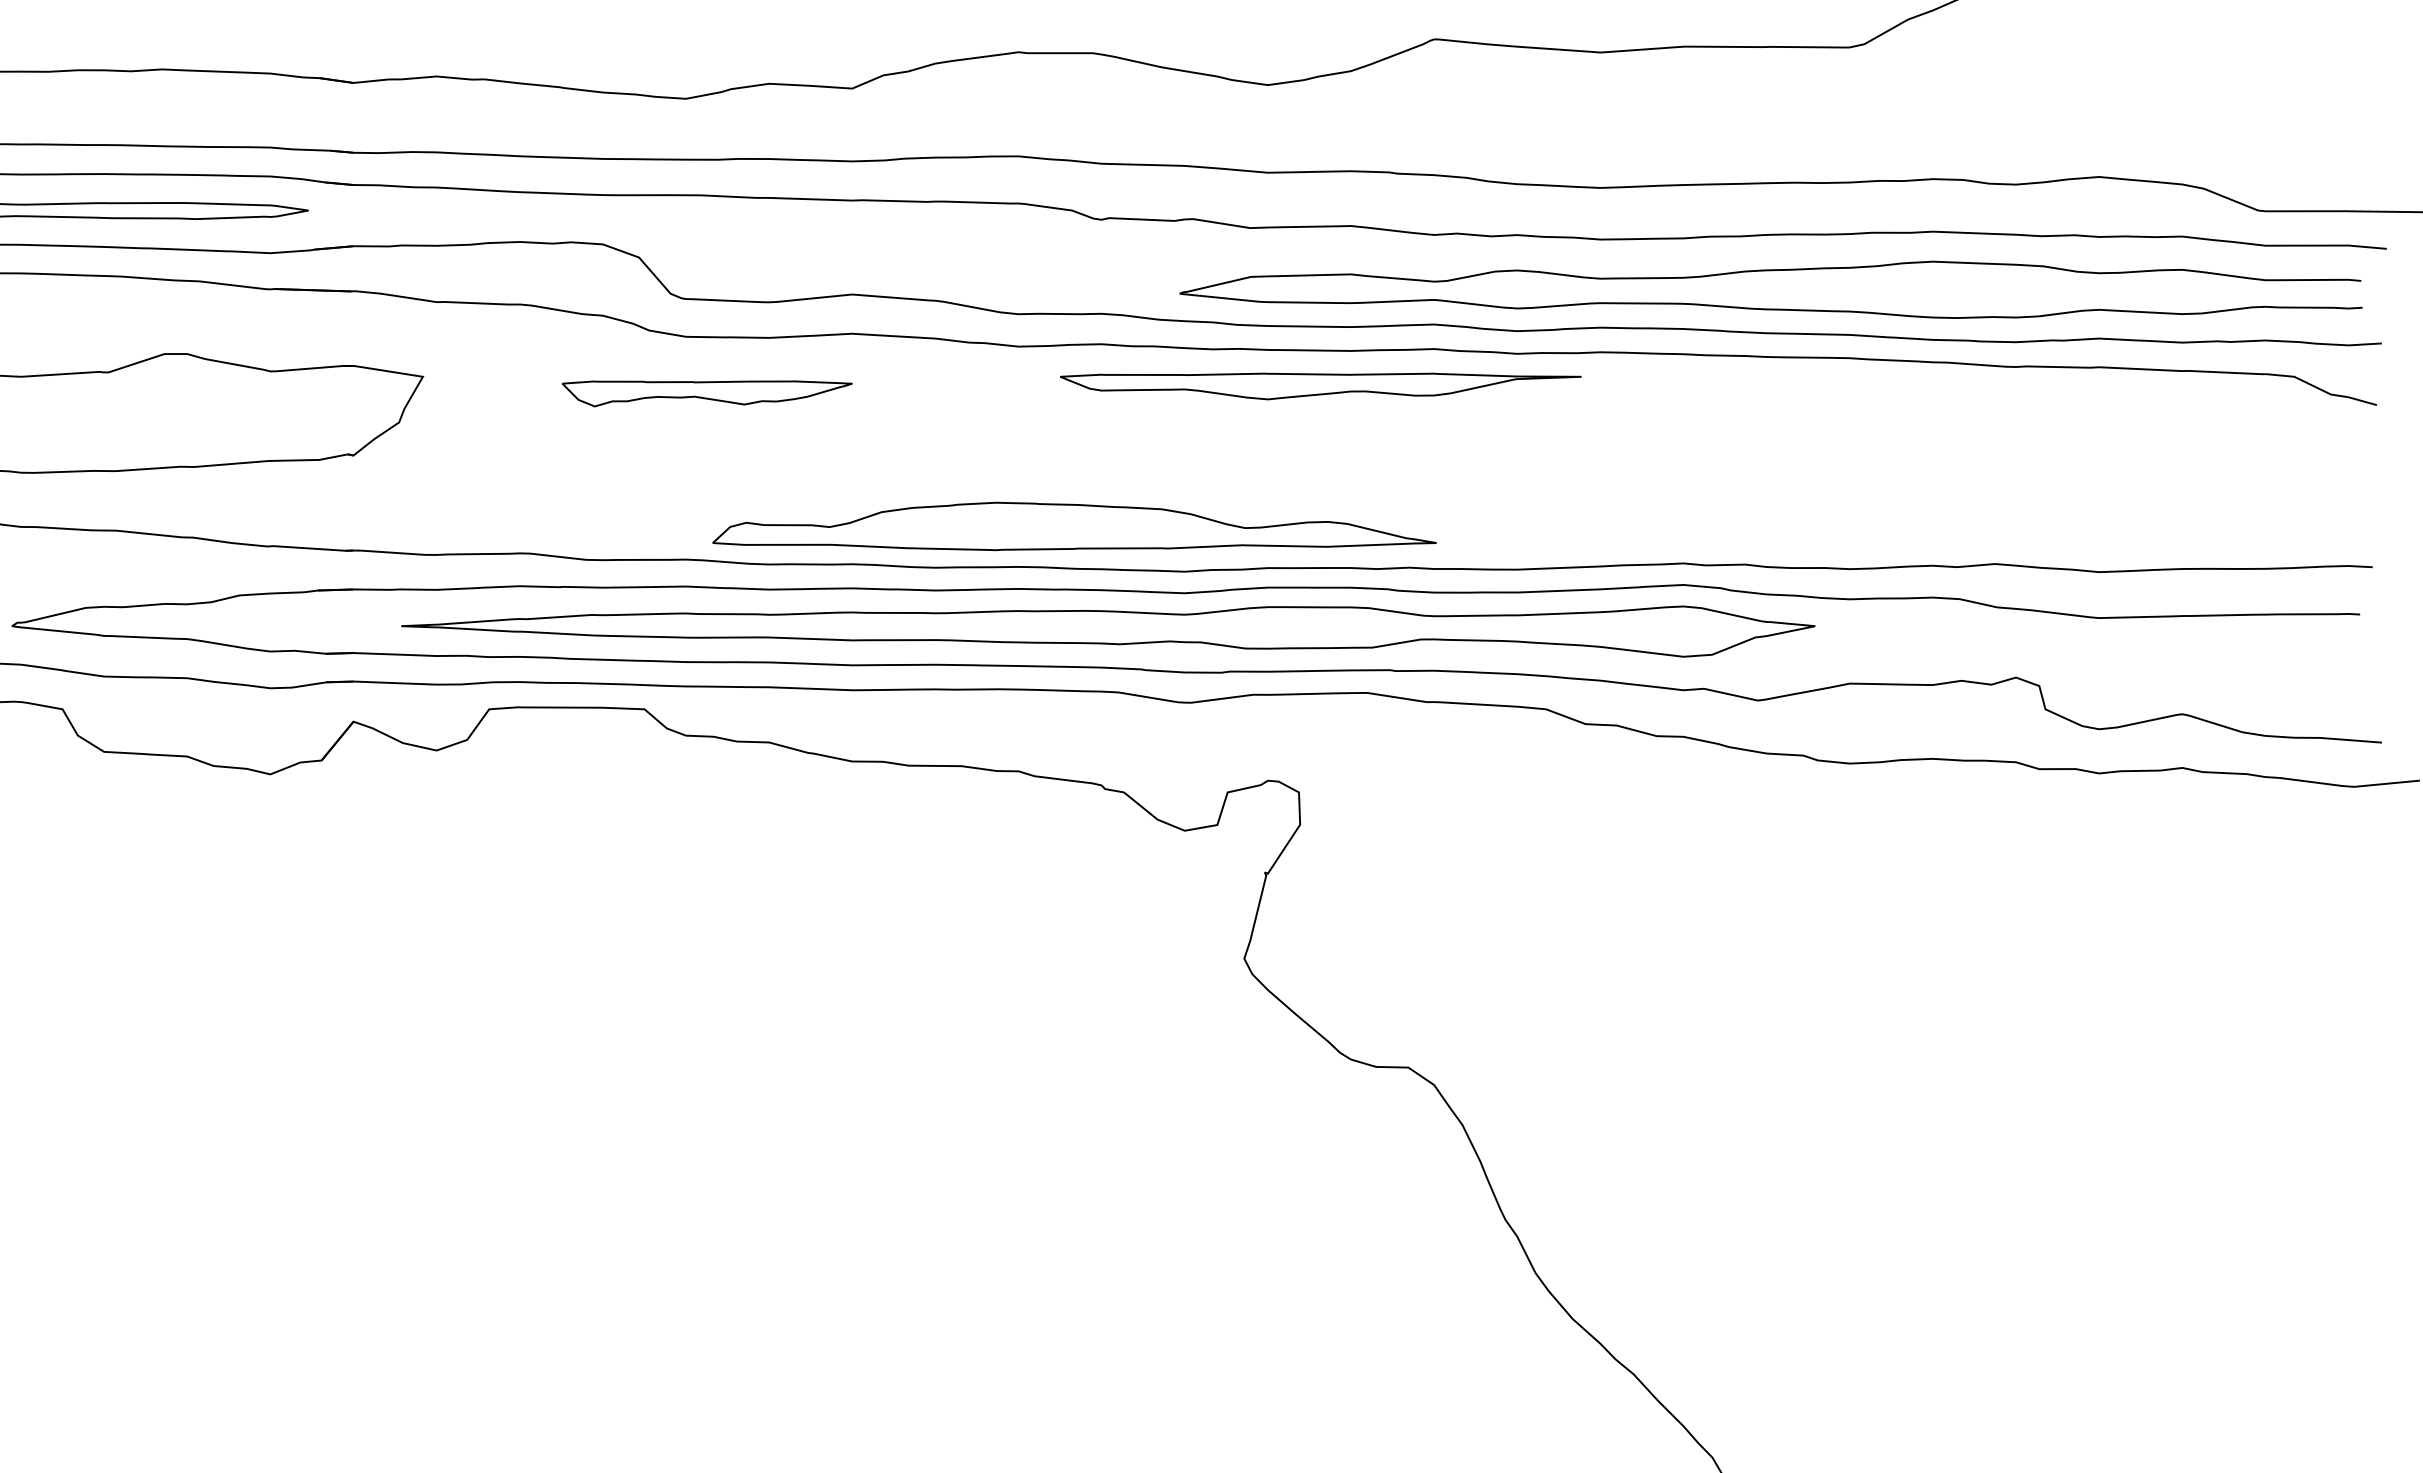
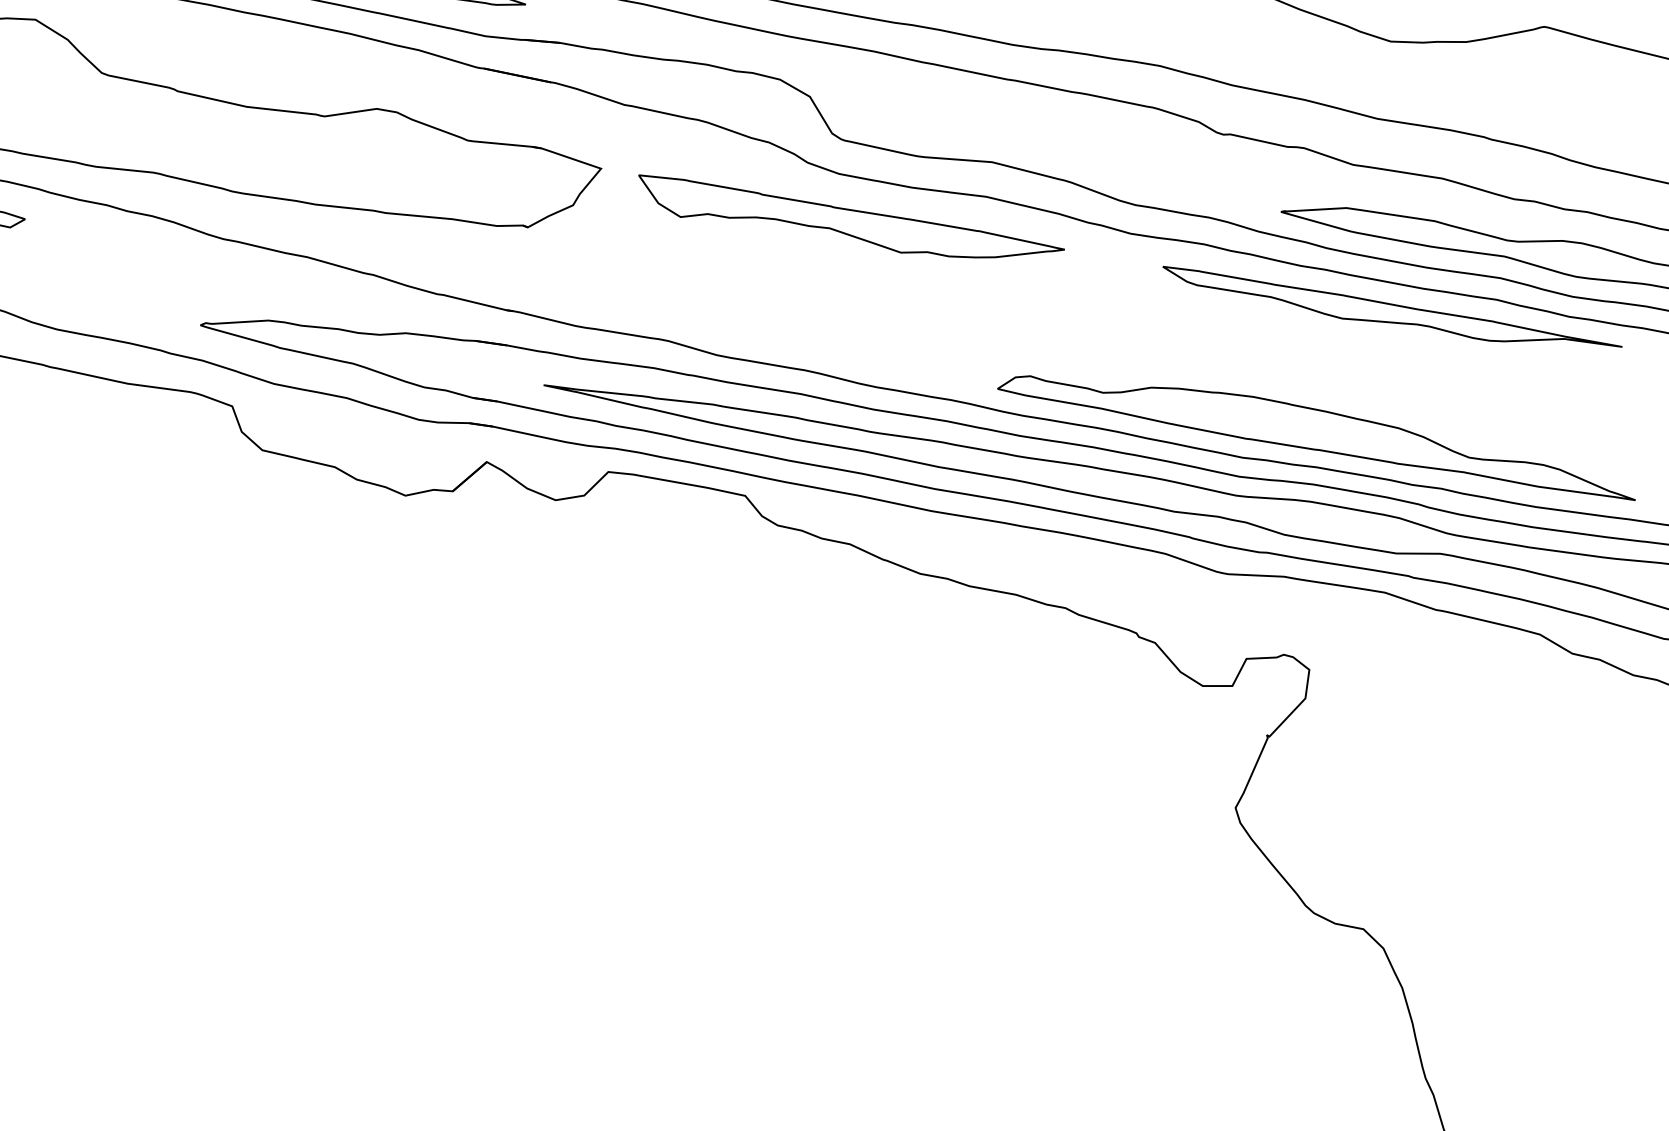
part: (707, 393) -> (849, 227), size x1.67
part: (1074, 526) -> (1319, 429), moved

